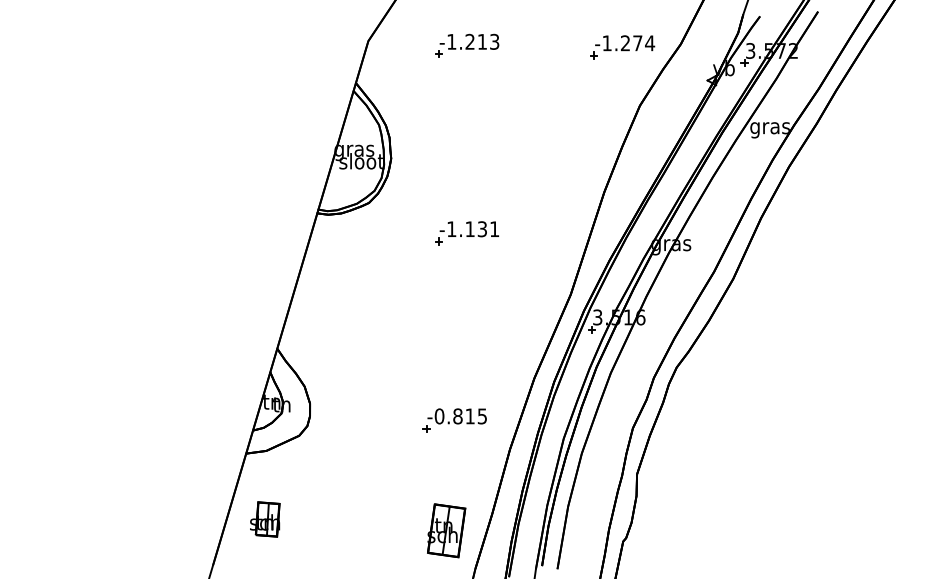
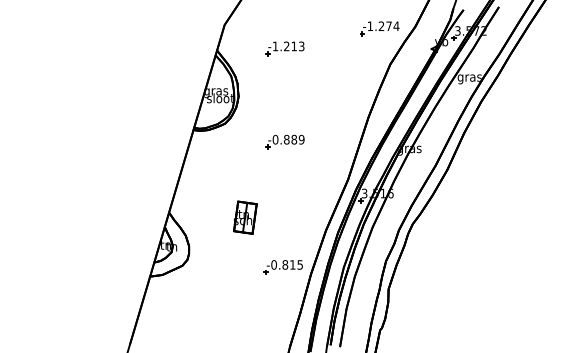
part: (466, 45) -> (284, 48), moved
text: (473, 228) -> (288, 139), -1.131 -> -0.889
part: (453, 420) -> (282, 267), moved
part: (264, 518) -> (161, 316), removed
part: (446, 530) -> (245, 217), moved

